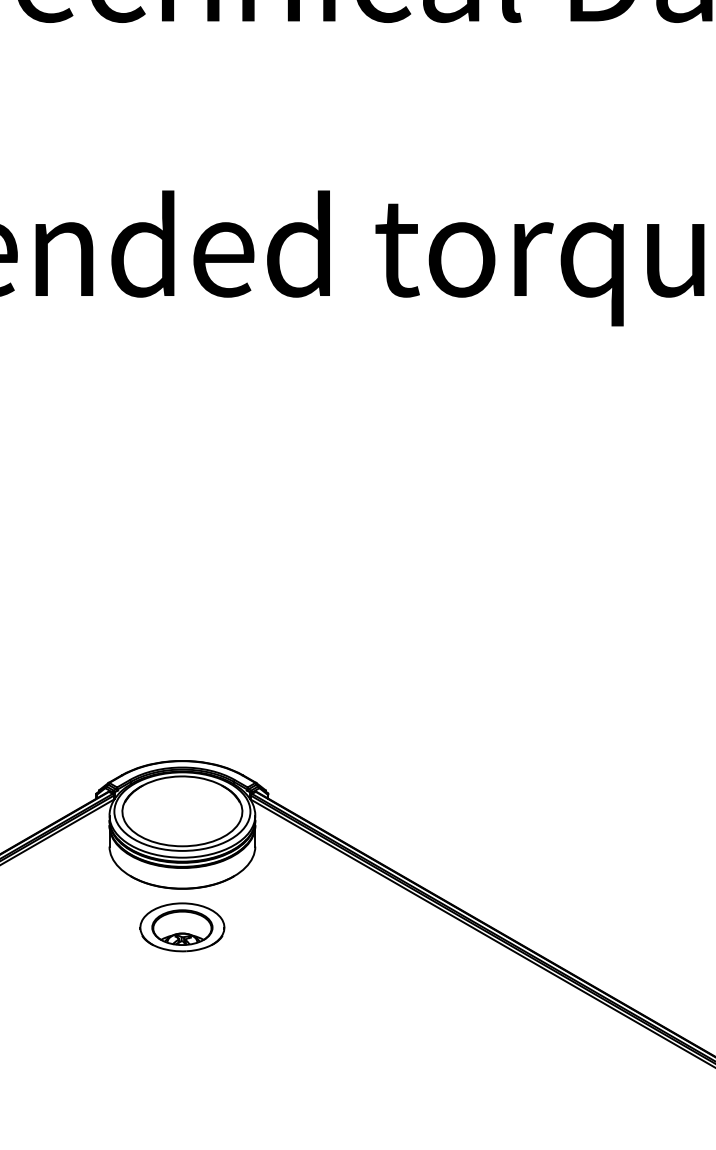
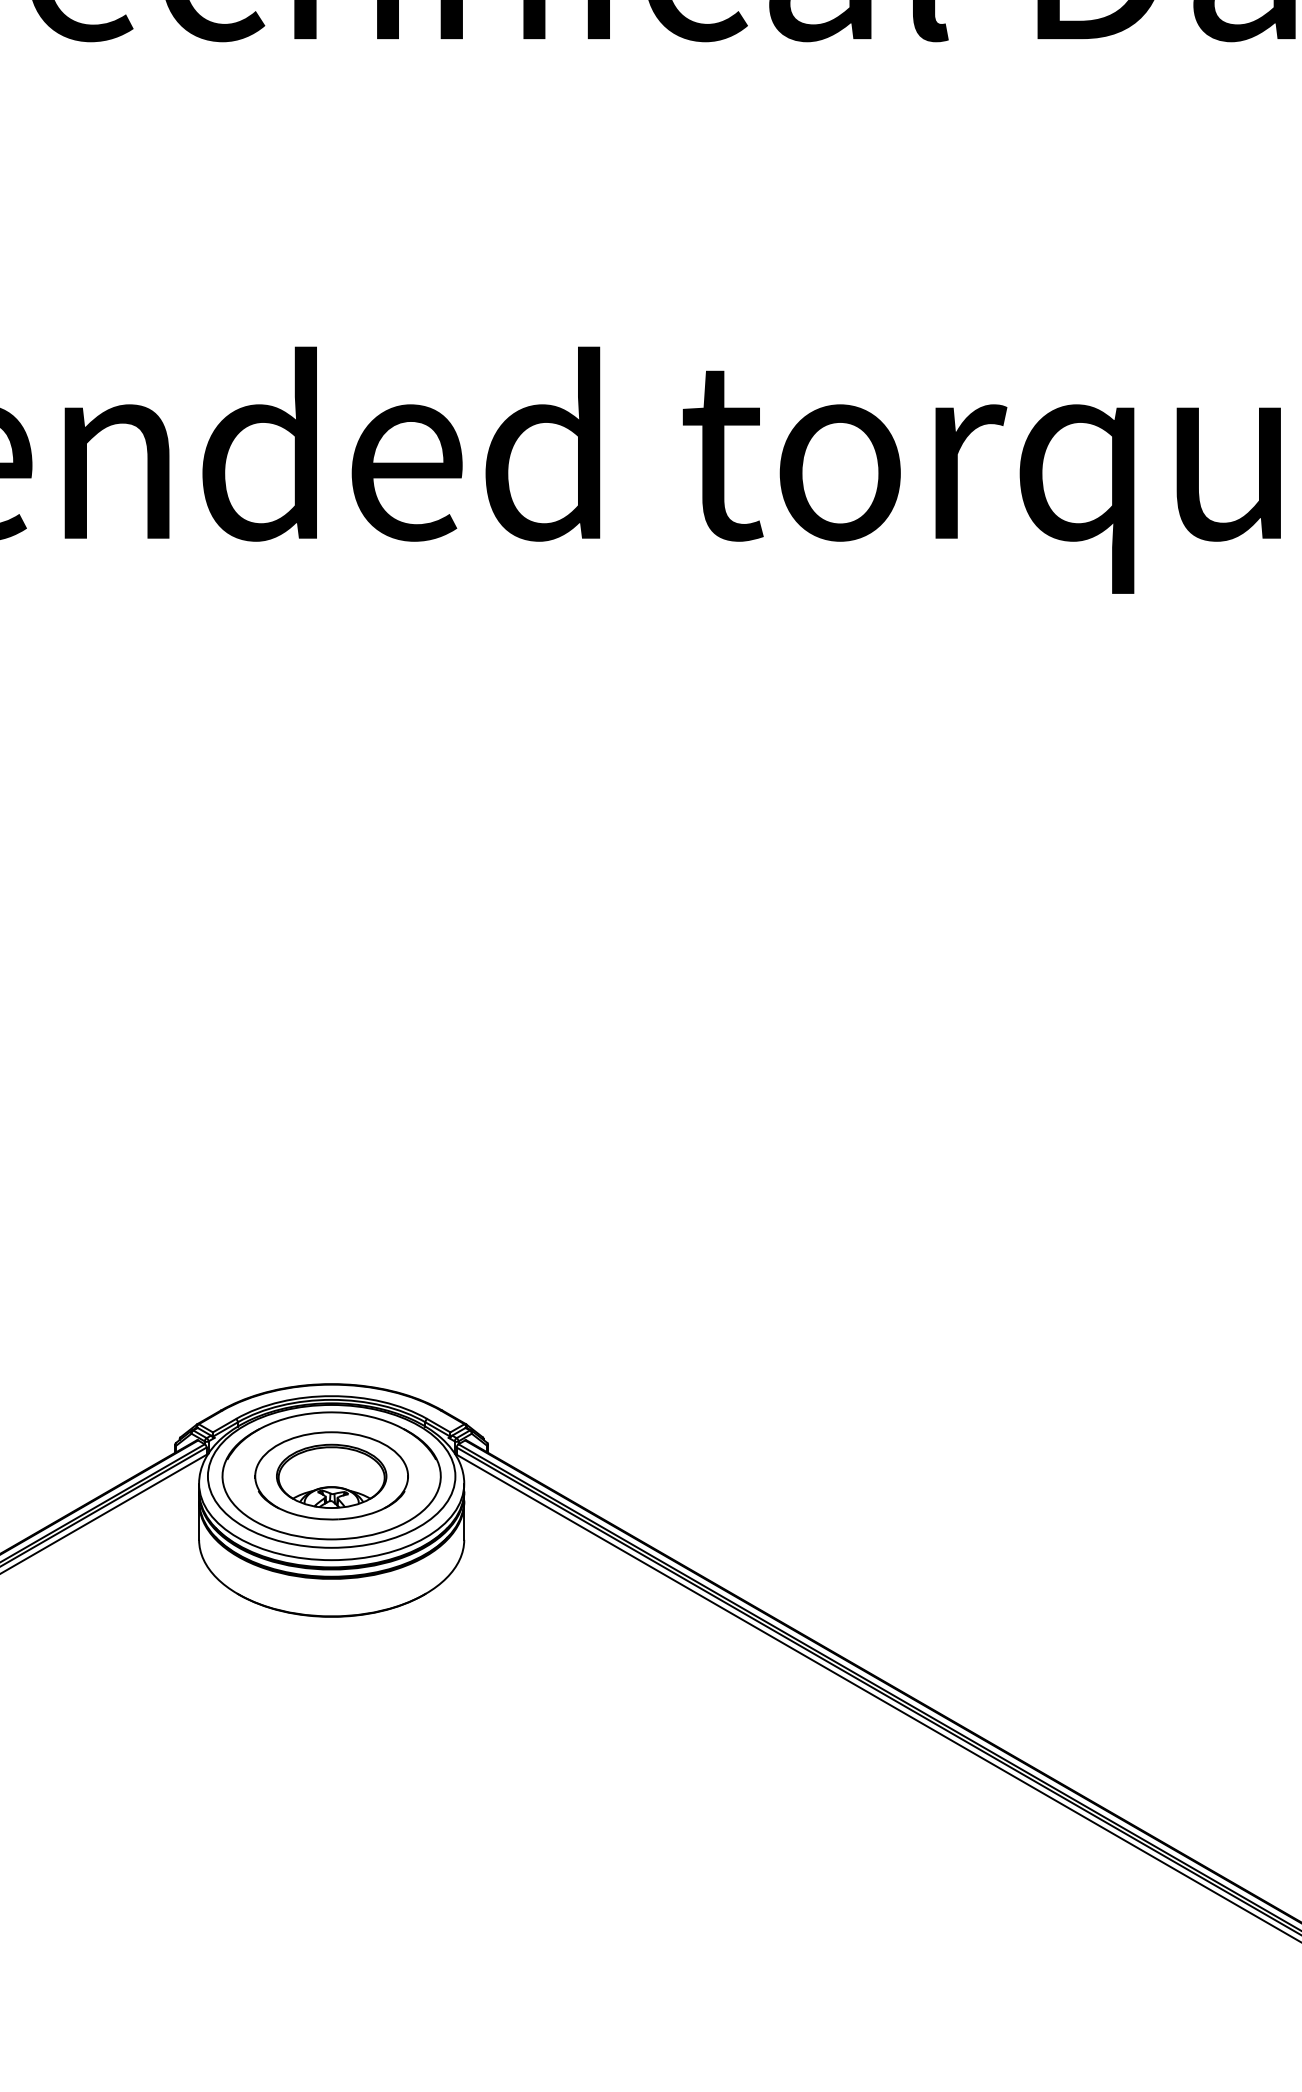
part: (182, 927) -> (331, 1476), moved

